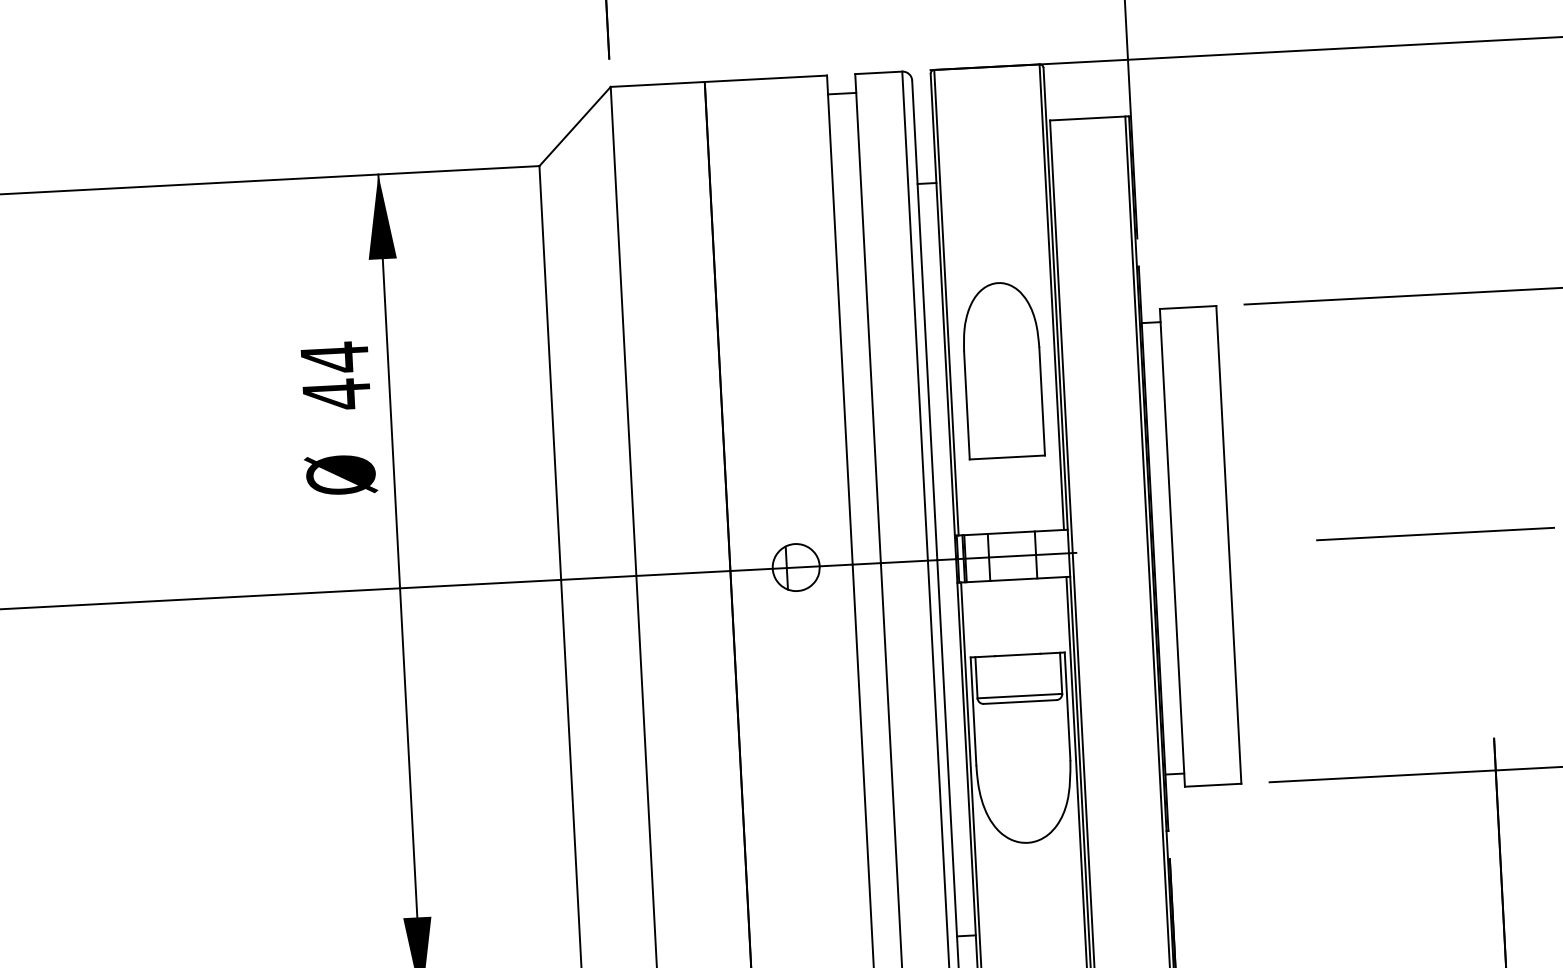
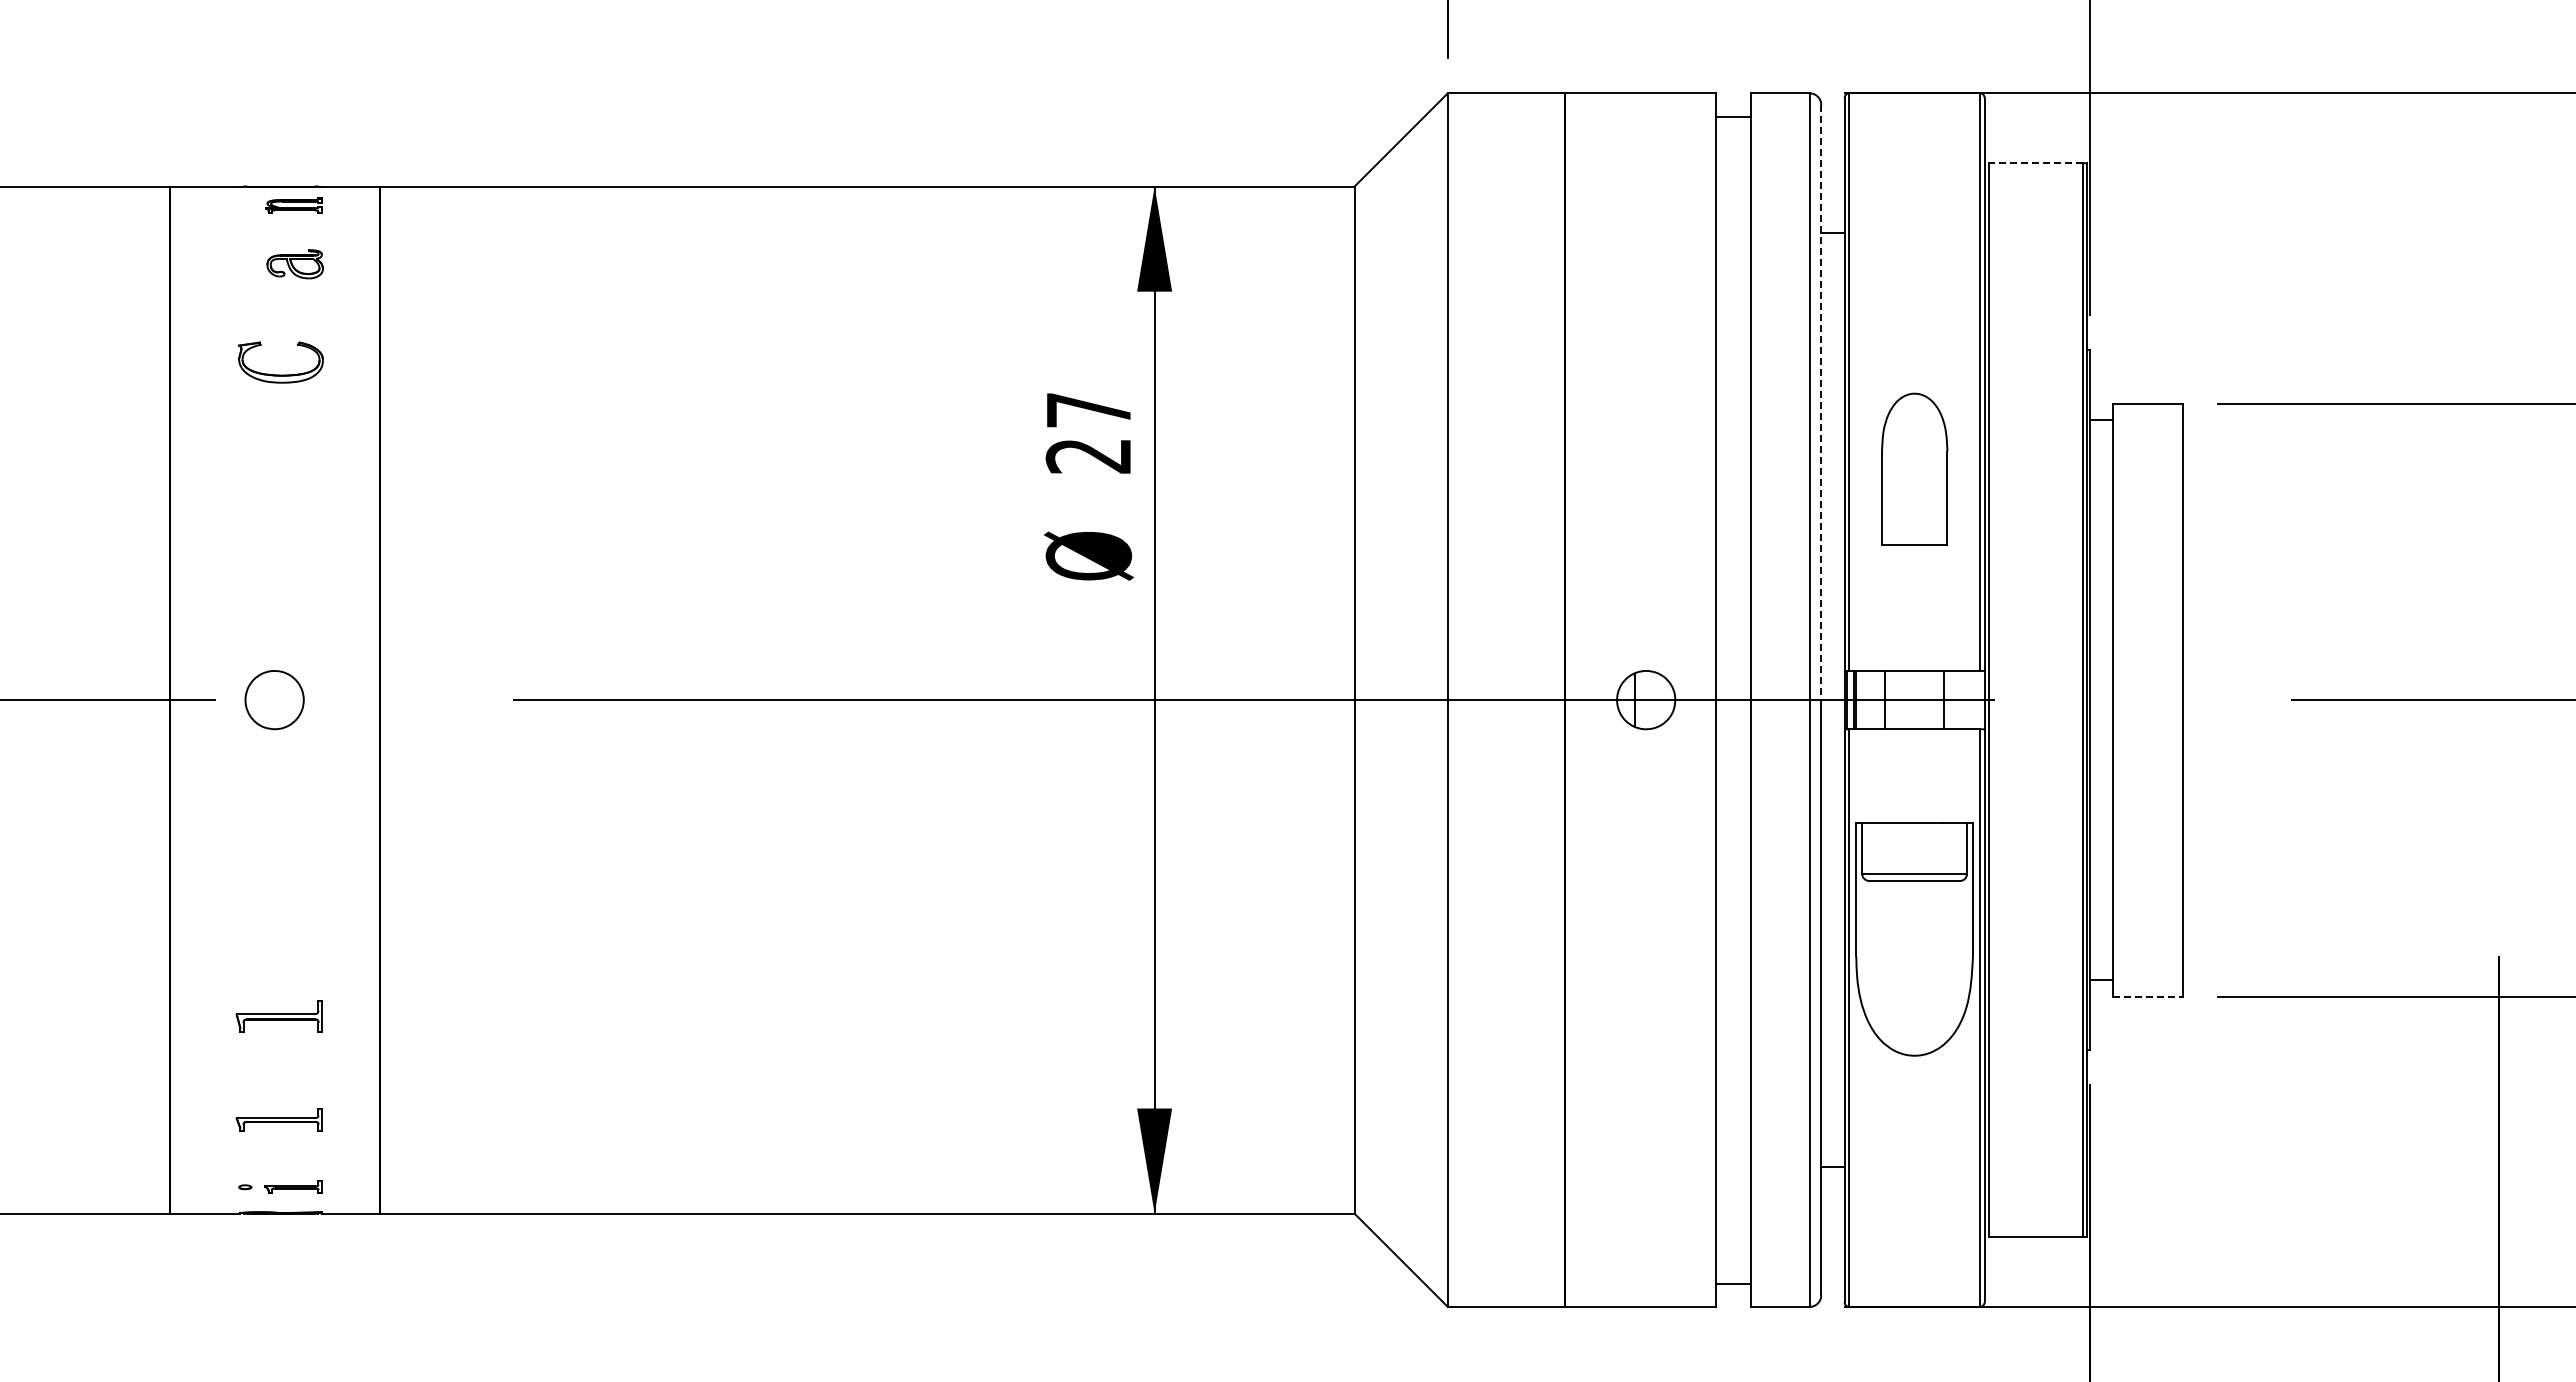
line: (1088, 118) -> (2036, 163), solid -> dashed
line: (924, 320) -> (1821, 402), solid -> dashed
part: (1002, 370) -> (1914, 469), size x0.7
text: (334, 376) -> (1087, 433), 44 -> 27
line: (1213, 785) -> (2148, 996), solid -> dashed

